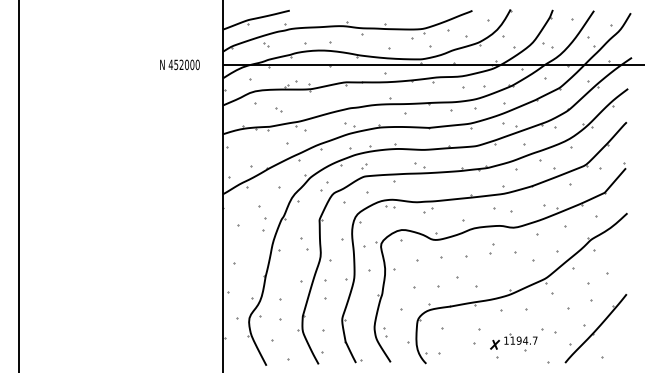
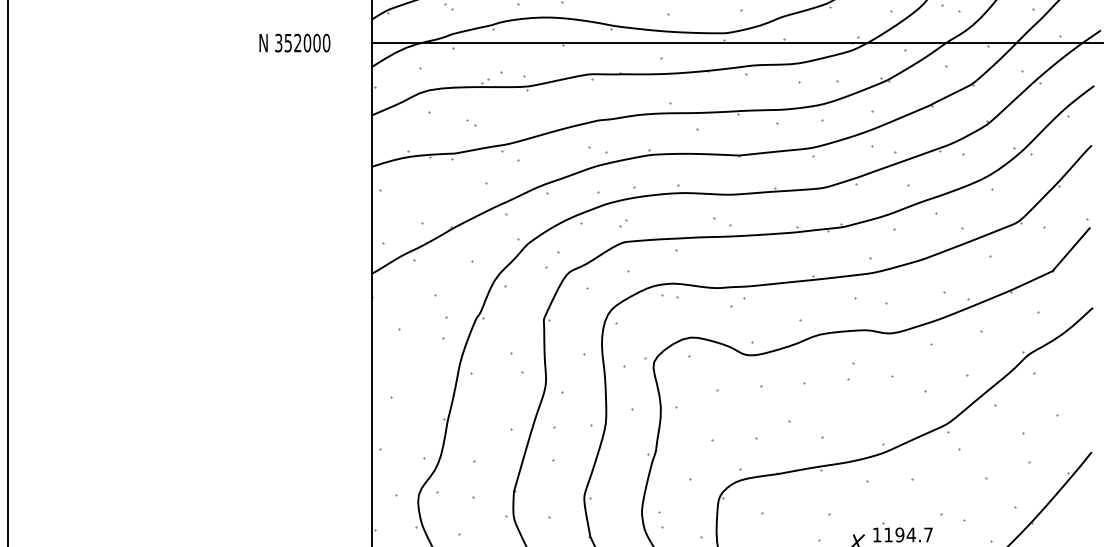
text: (170, 64) -> (278, 42), 452000 -> 352000

